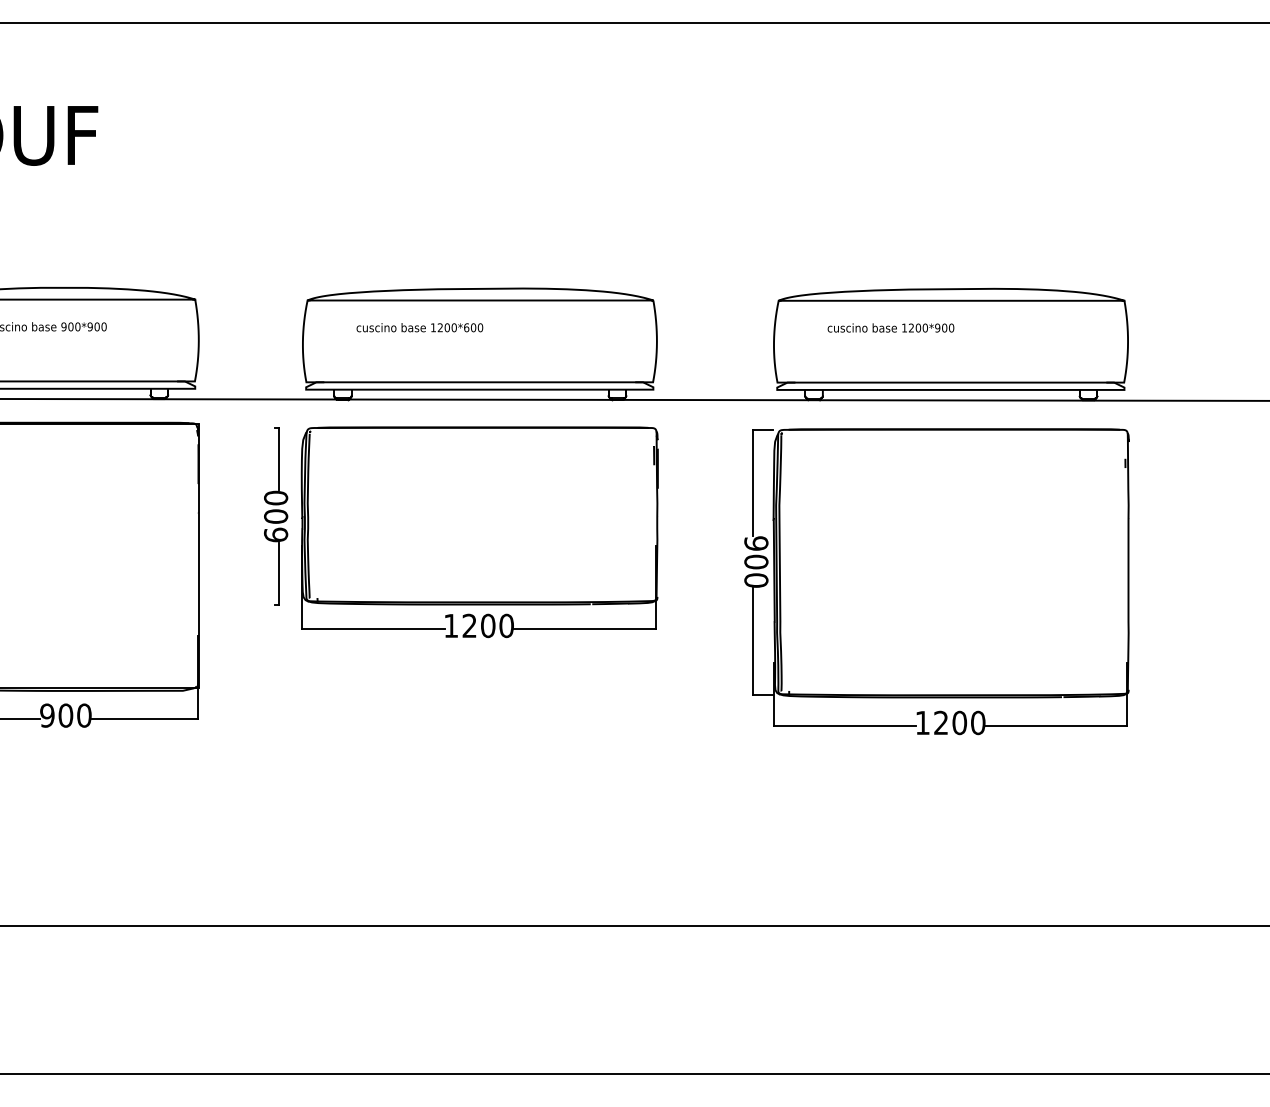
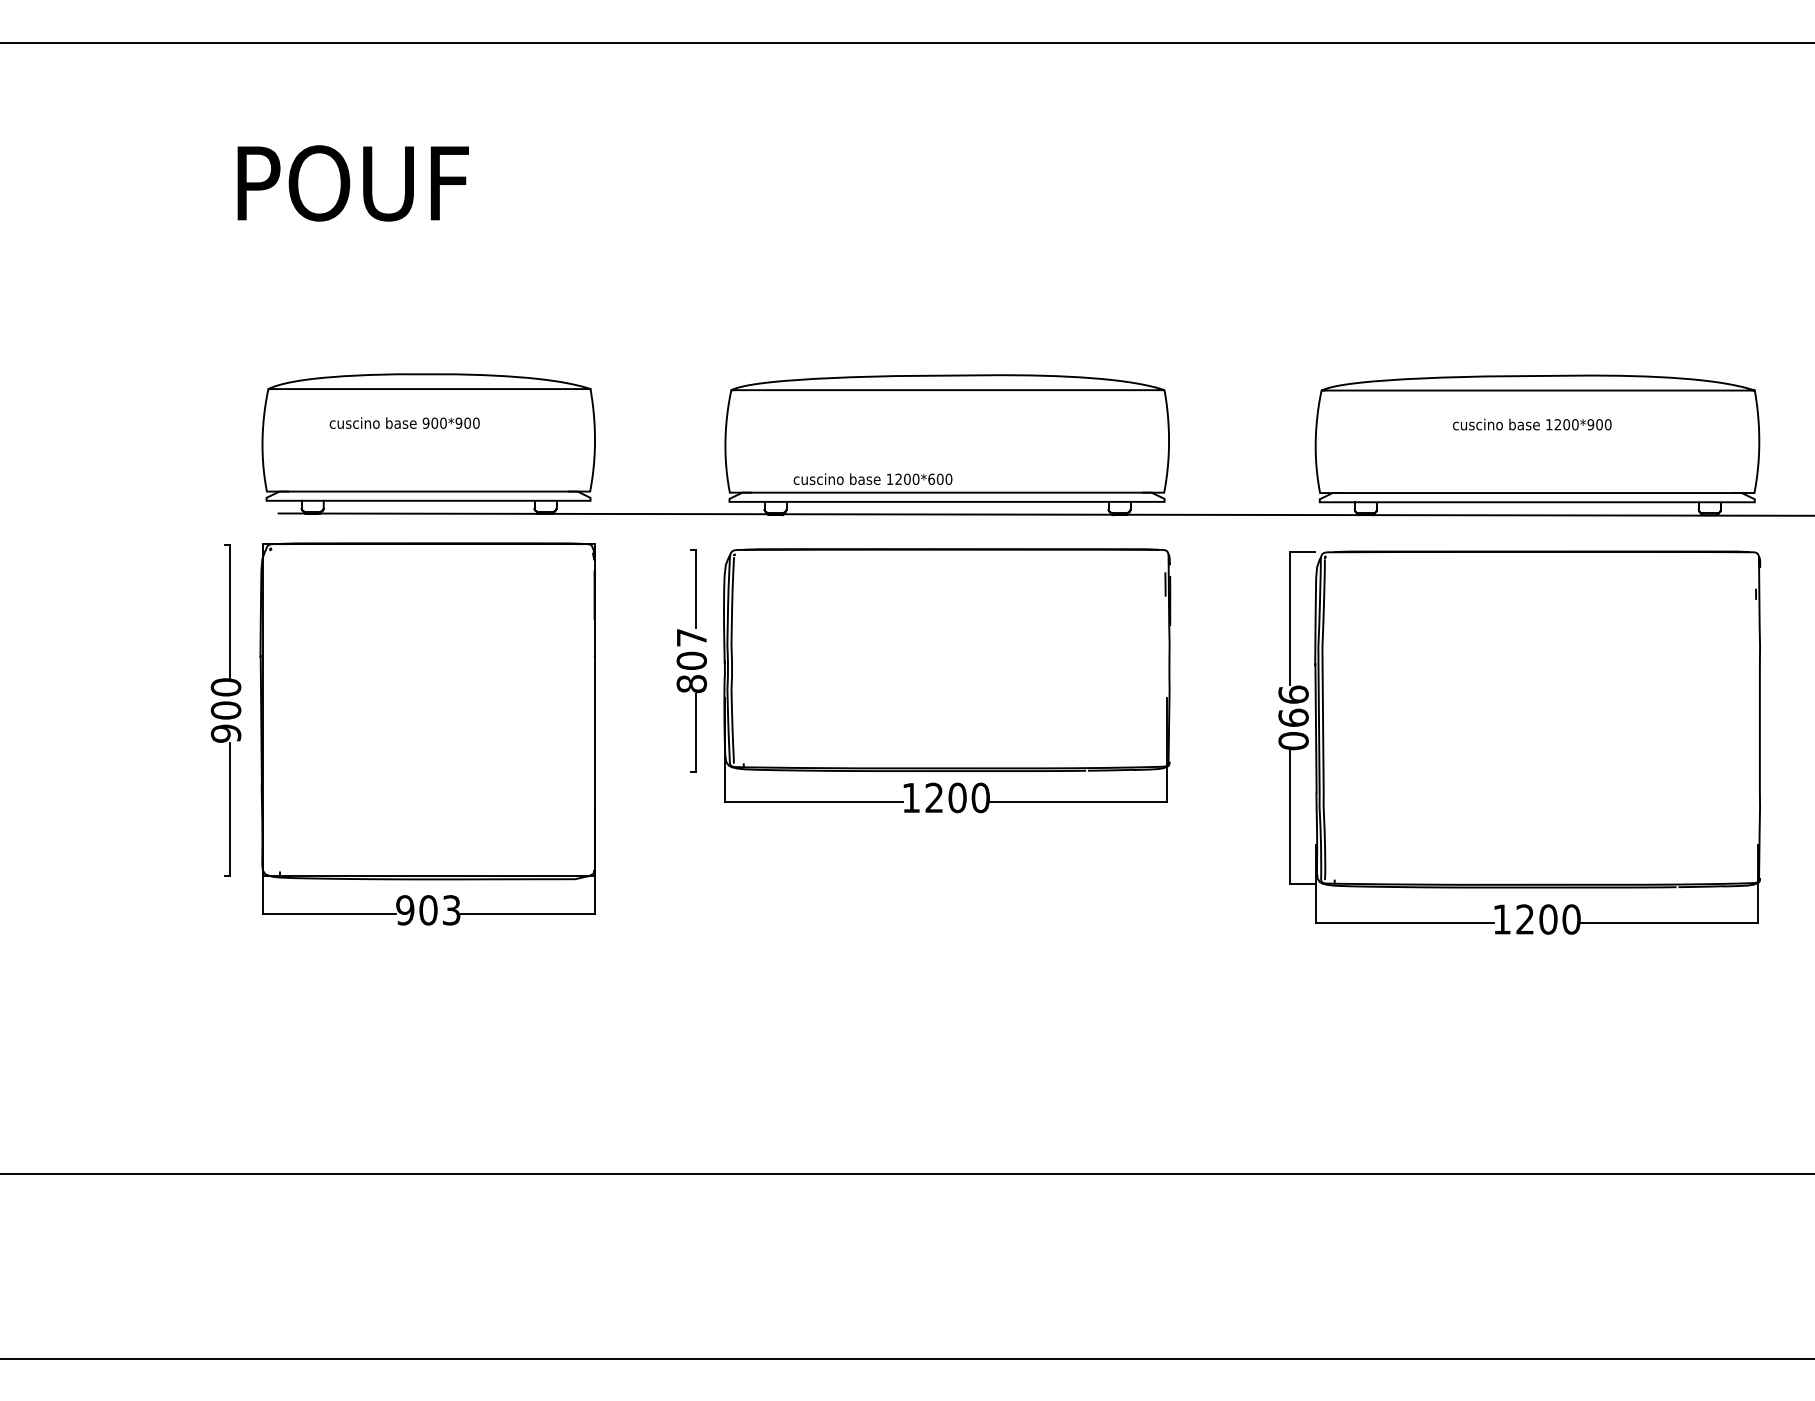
text: (419, 327) -> (872, 478), moved
text: (891, 327) -> (1532, 424), moved
text: (275, 516) -> (691, 660), 600 -> 807
text: (756, 561) -> (1293, 717), 900 -> 990
text: (84, 715) -> (451, 910), 900 -> 903

